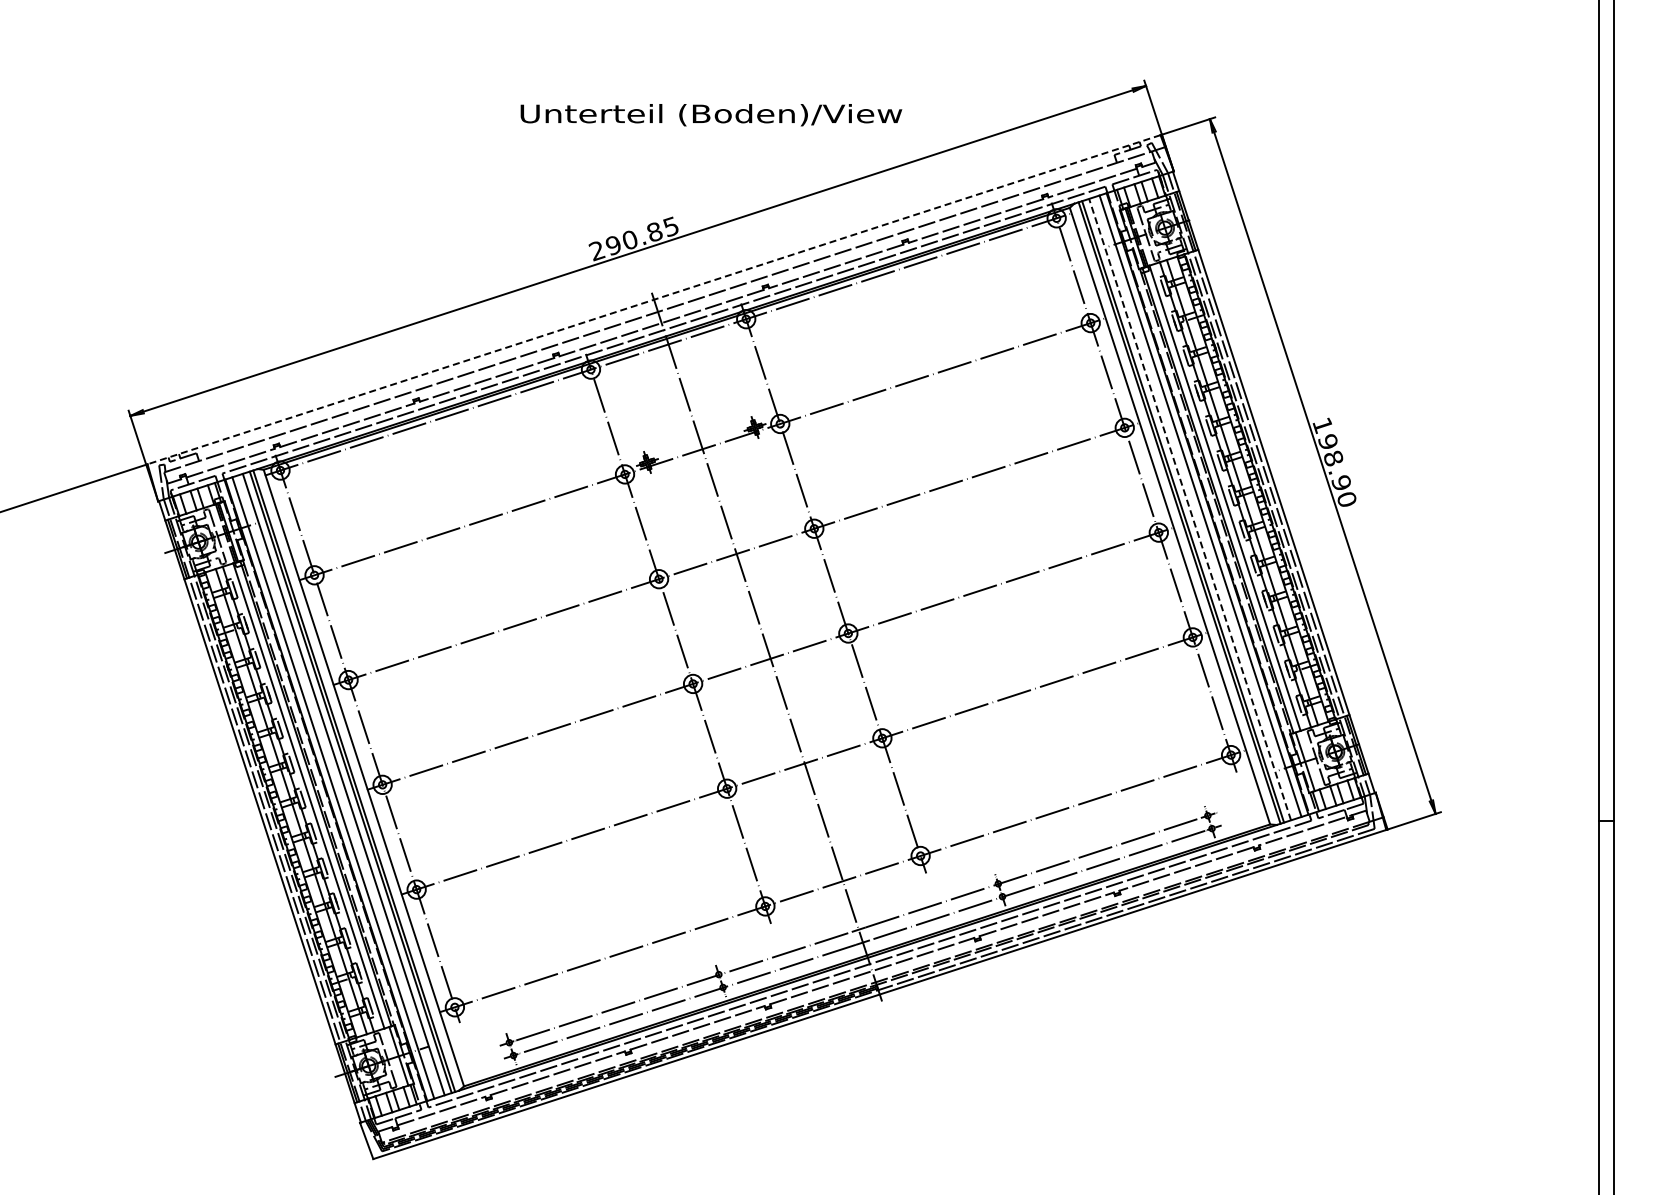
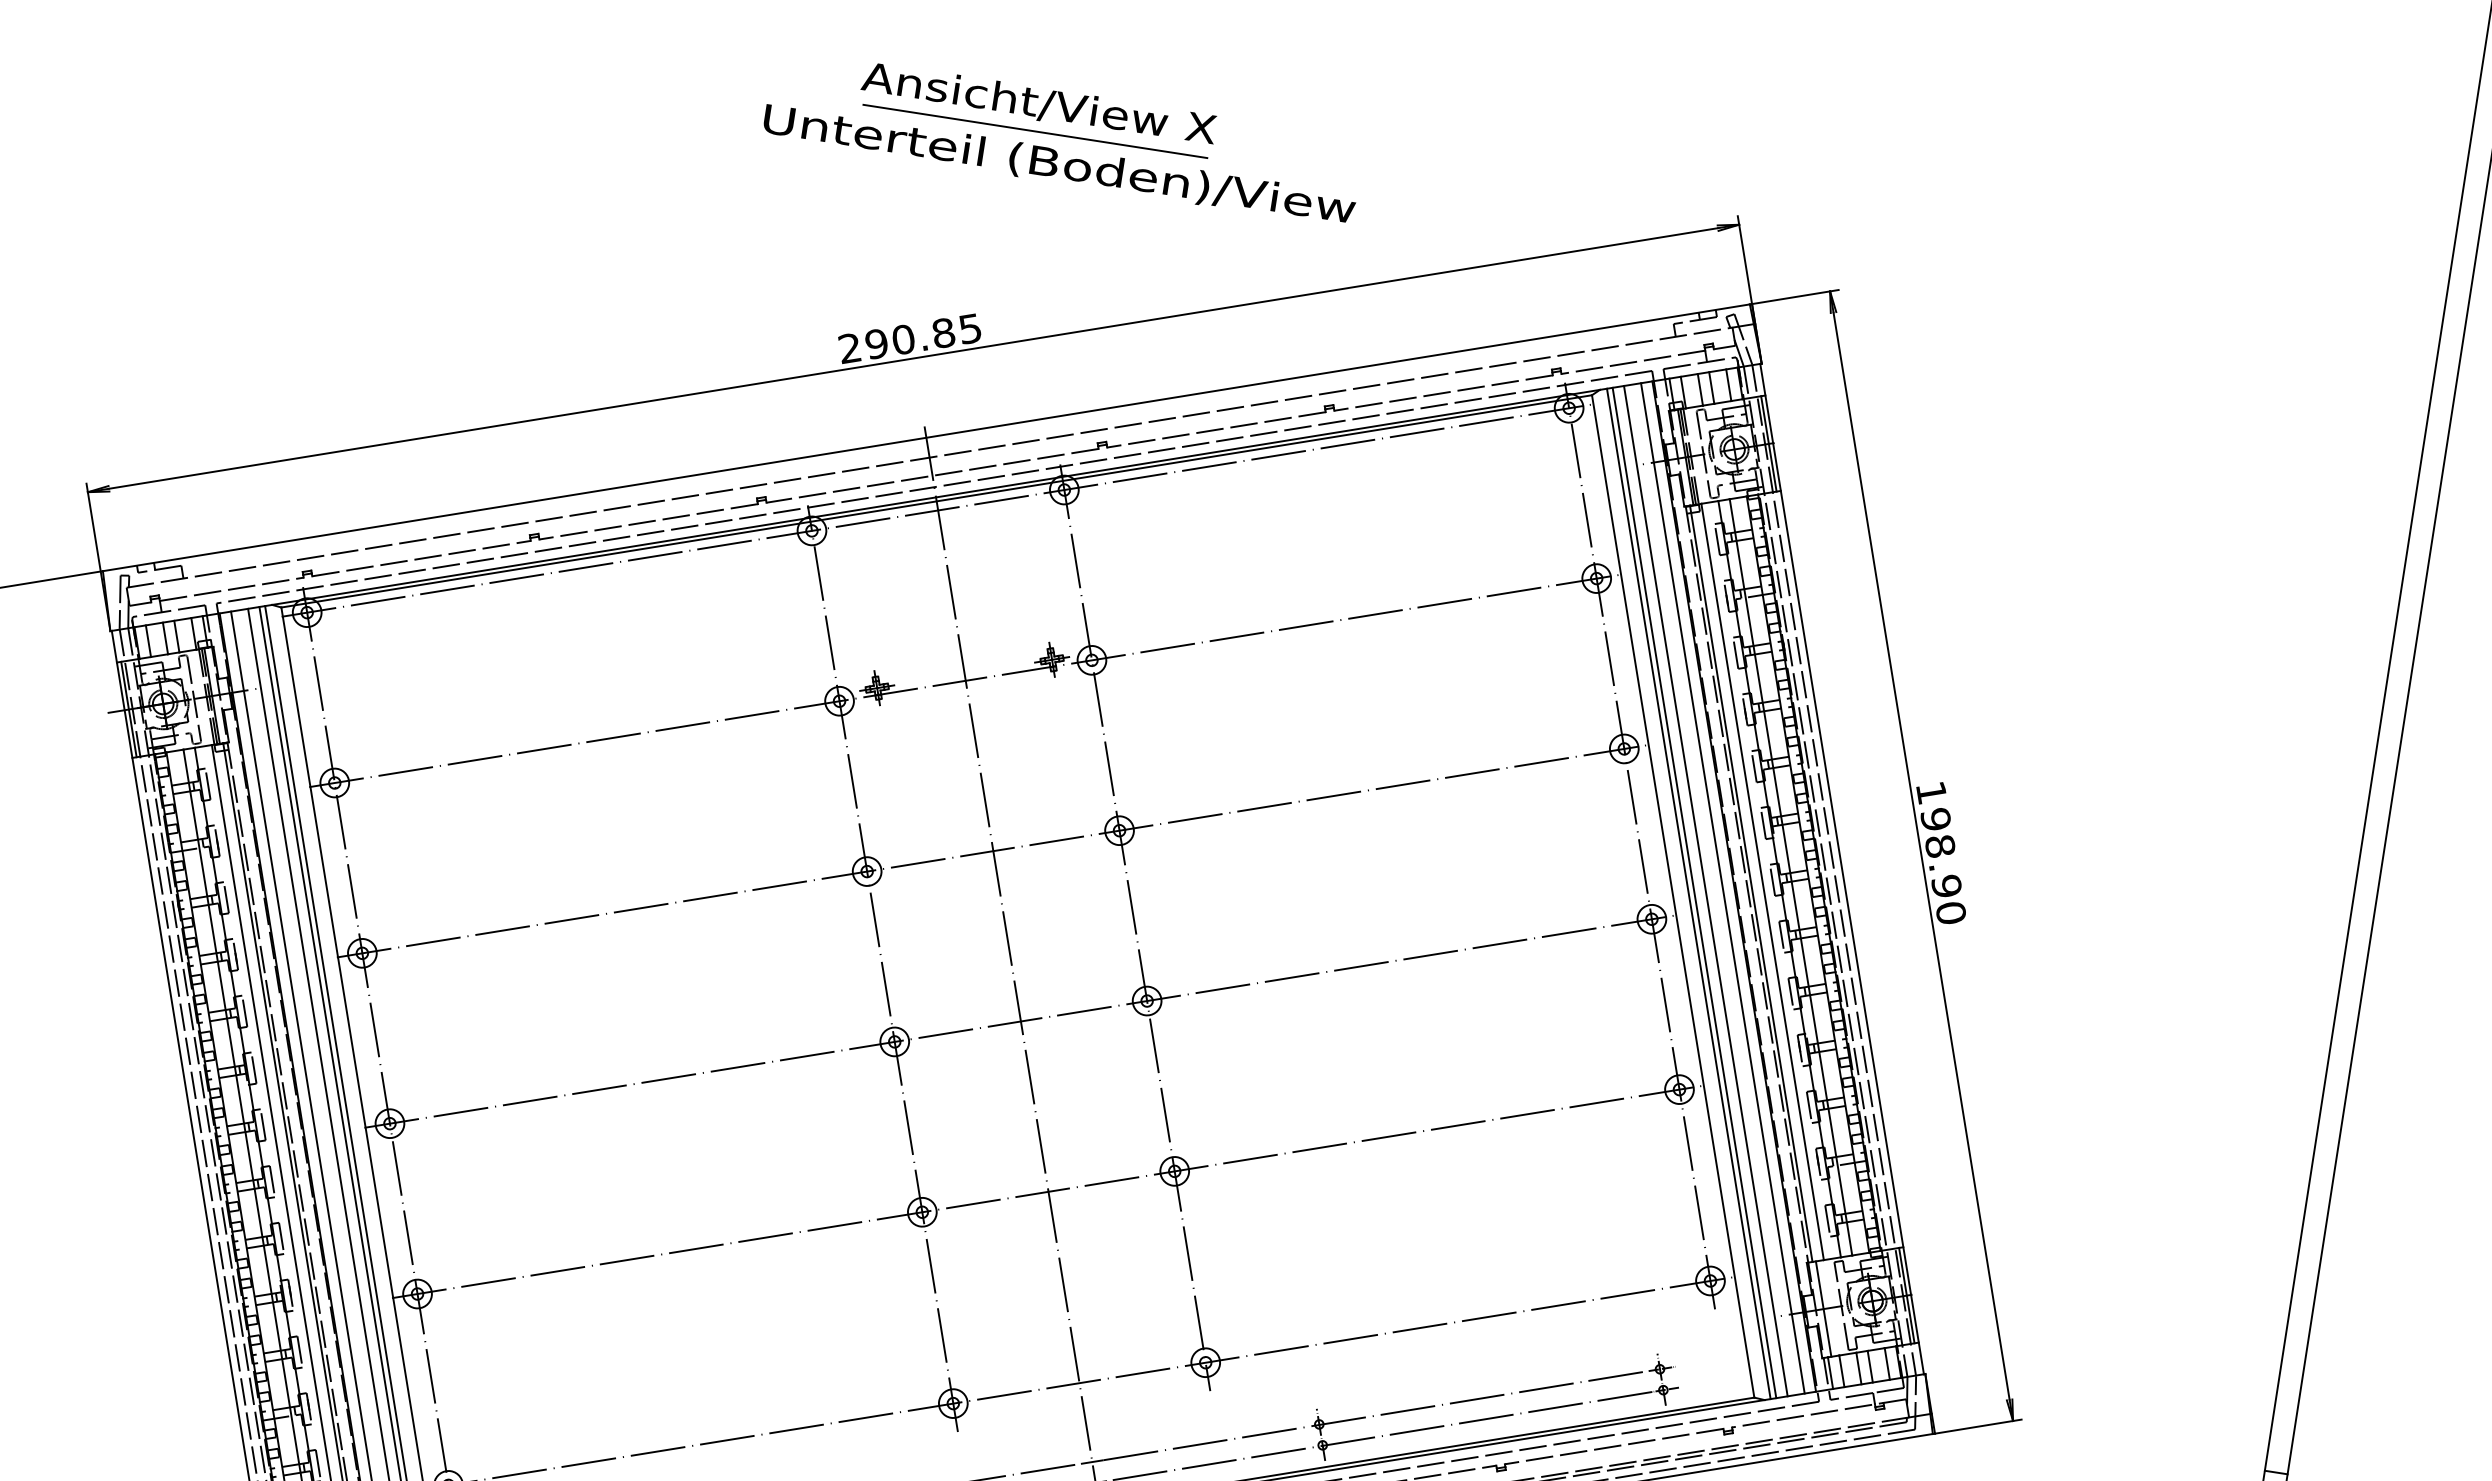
part: (692, 81) -> (1038, 109), added
line: (654, 299) -> (927, 437), dashed -> solid
line: (1190, 509) -> (1706, 891), dashed -> solid

